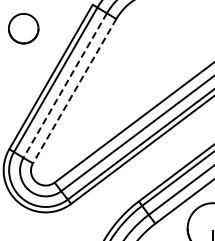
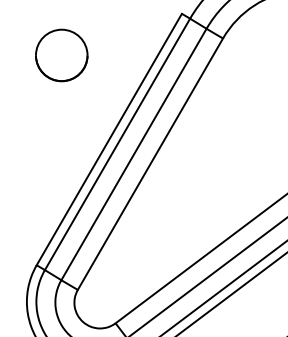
line: (64, 86) -> (132, 156), dashed -> solid
line: (74, 91) -> (150, 164), dashed -> solid

